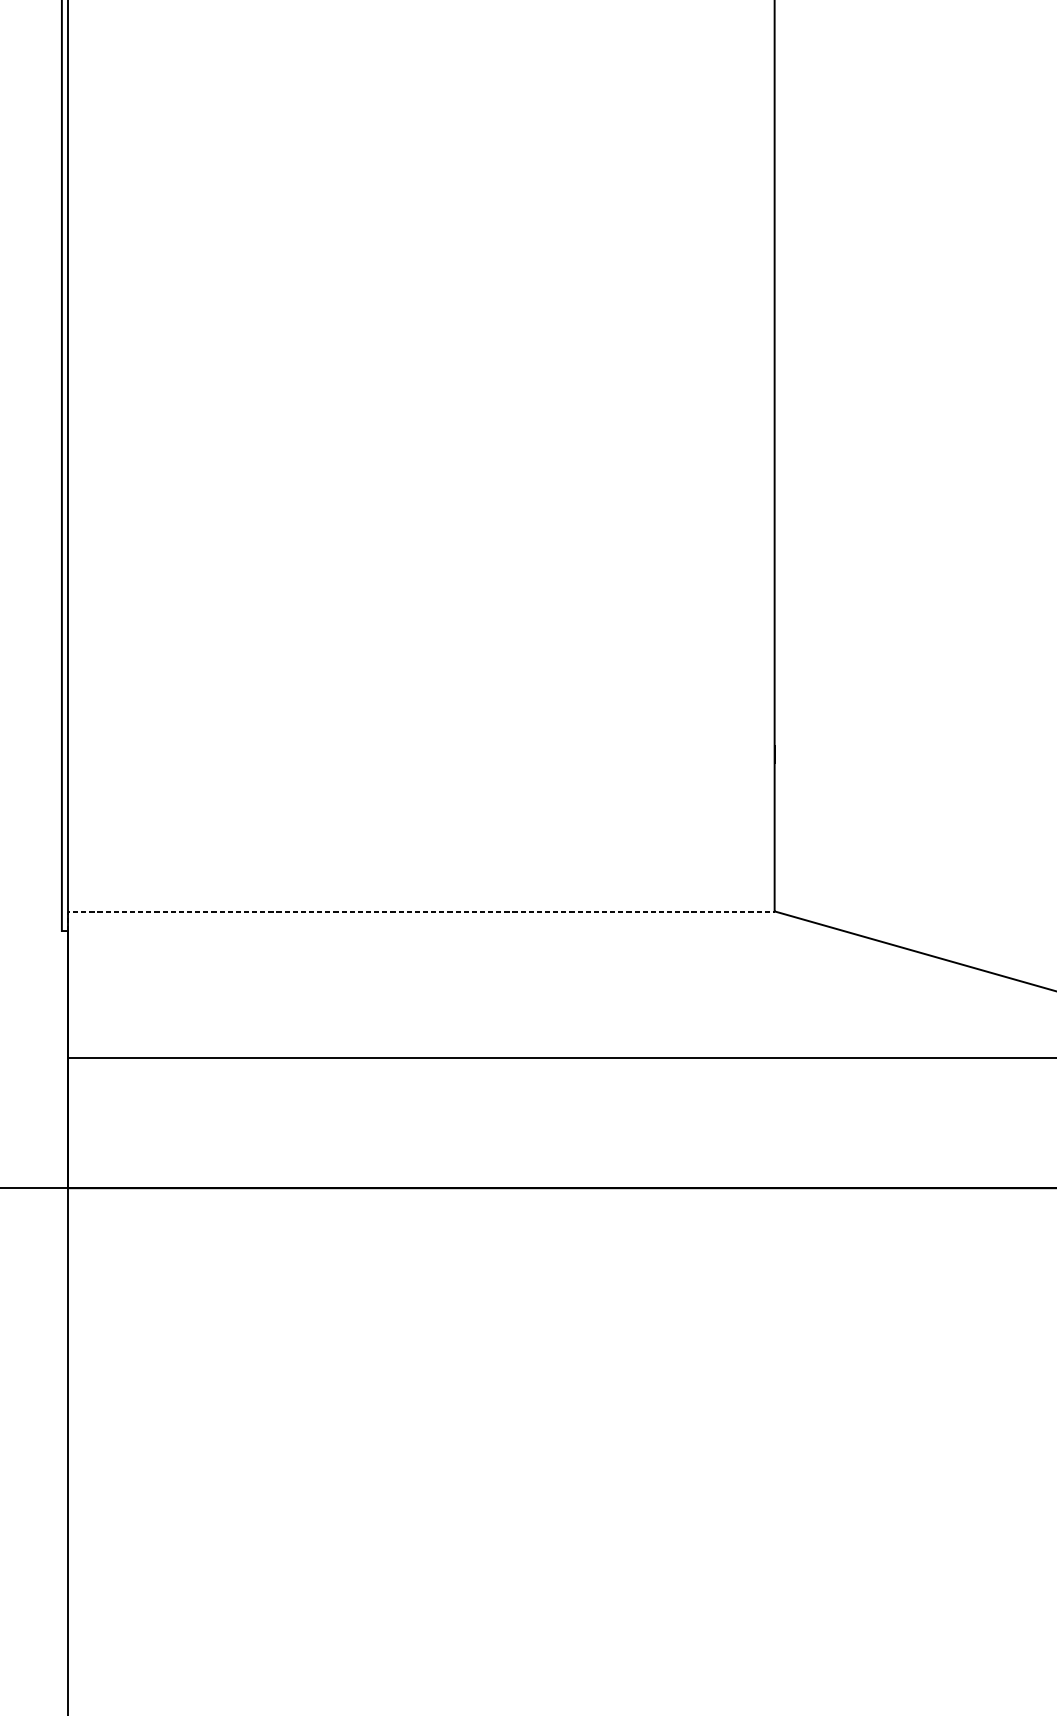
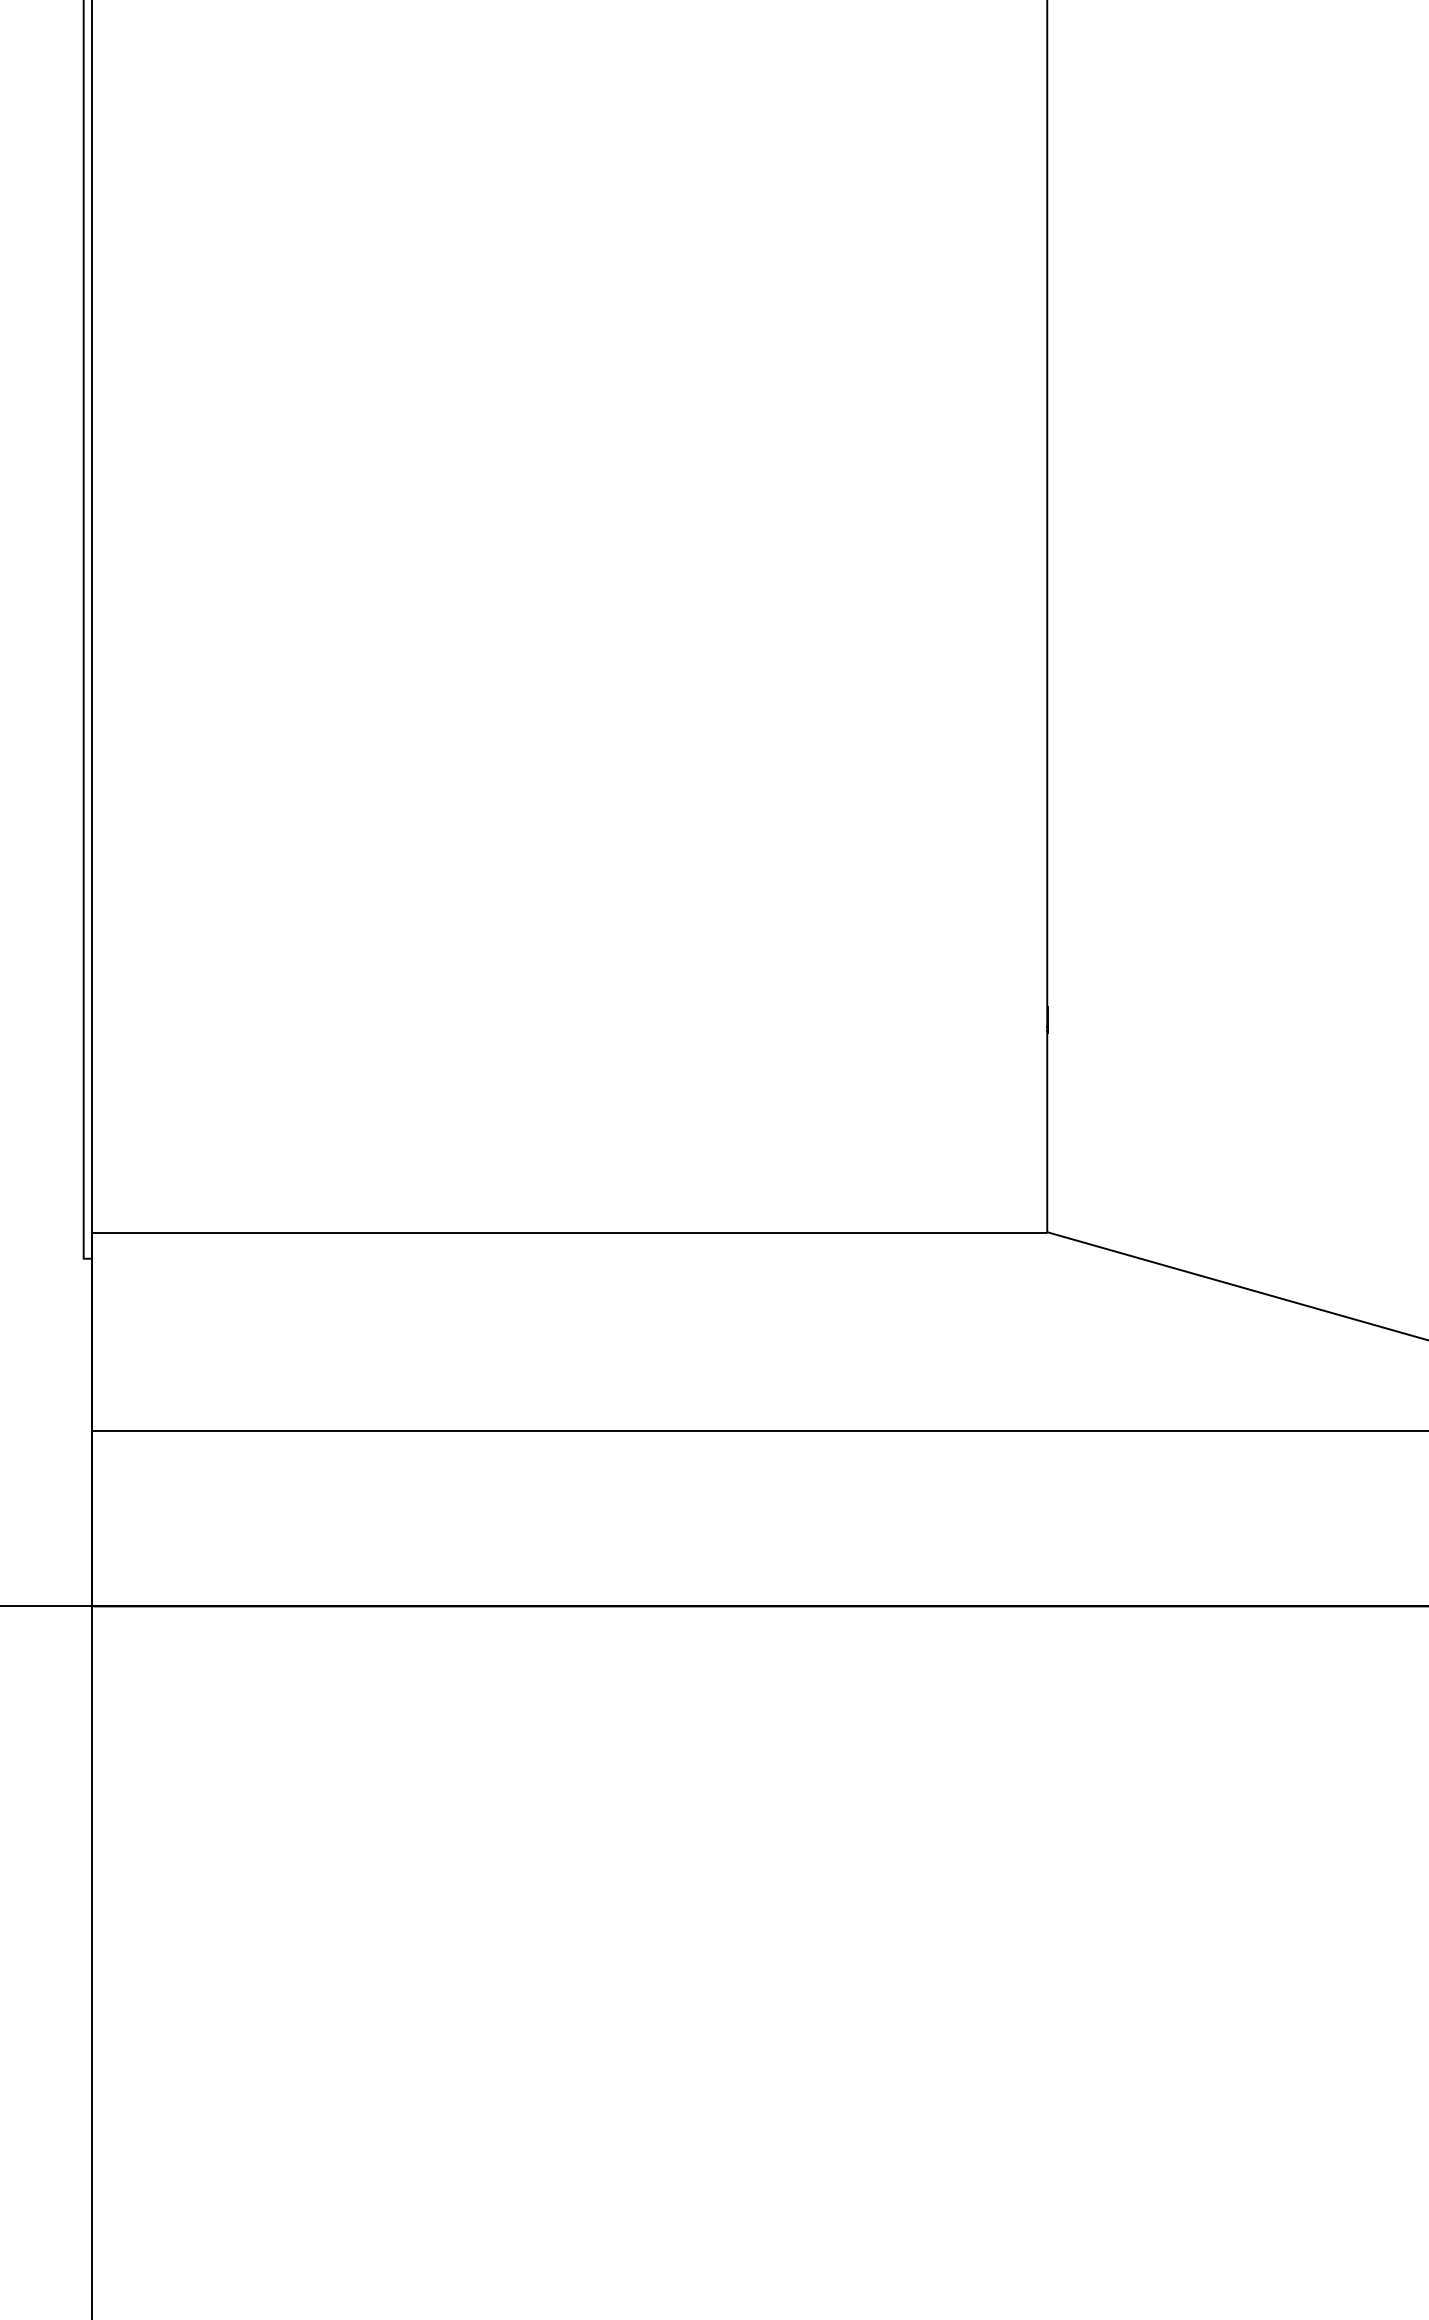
line: (410, 911) -> (555, 1232), dashed -> solid

